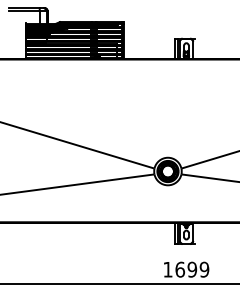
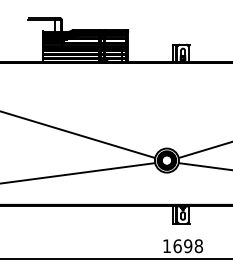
text: (204, 269) -> (198, 246), 1699 -> 1698

